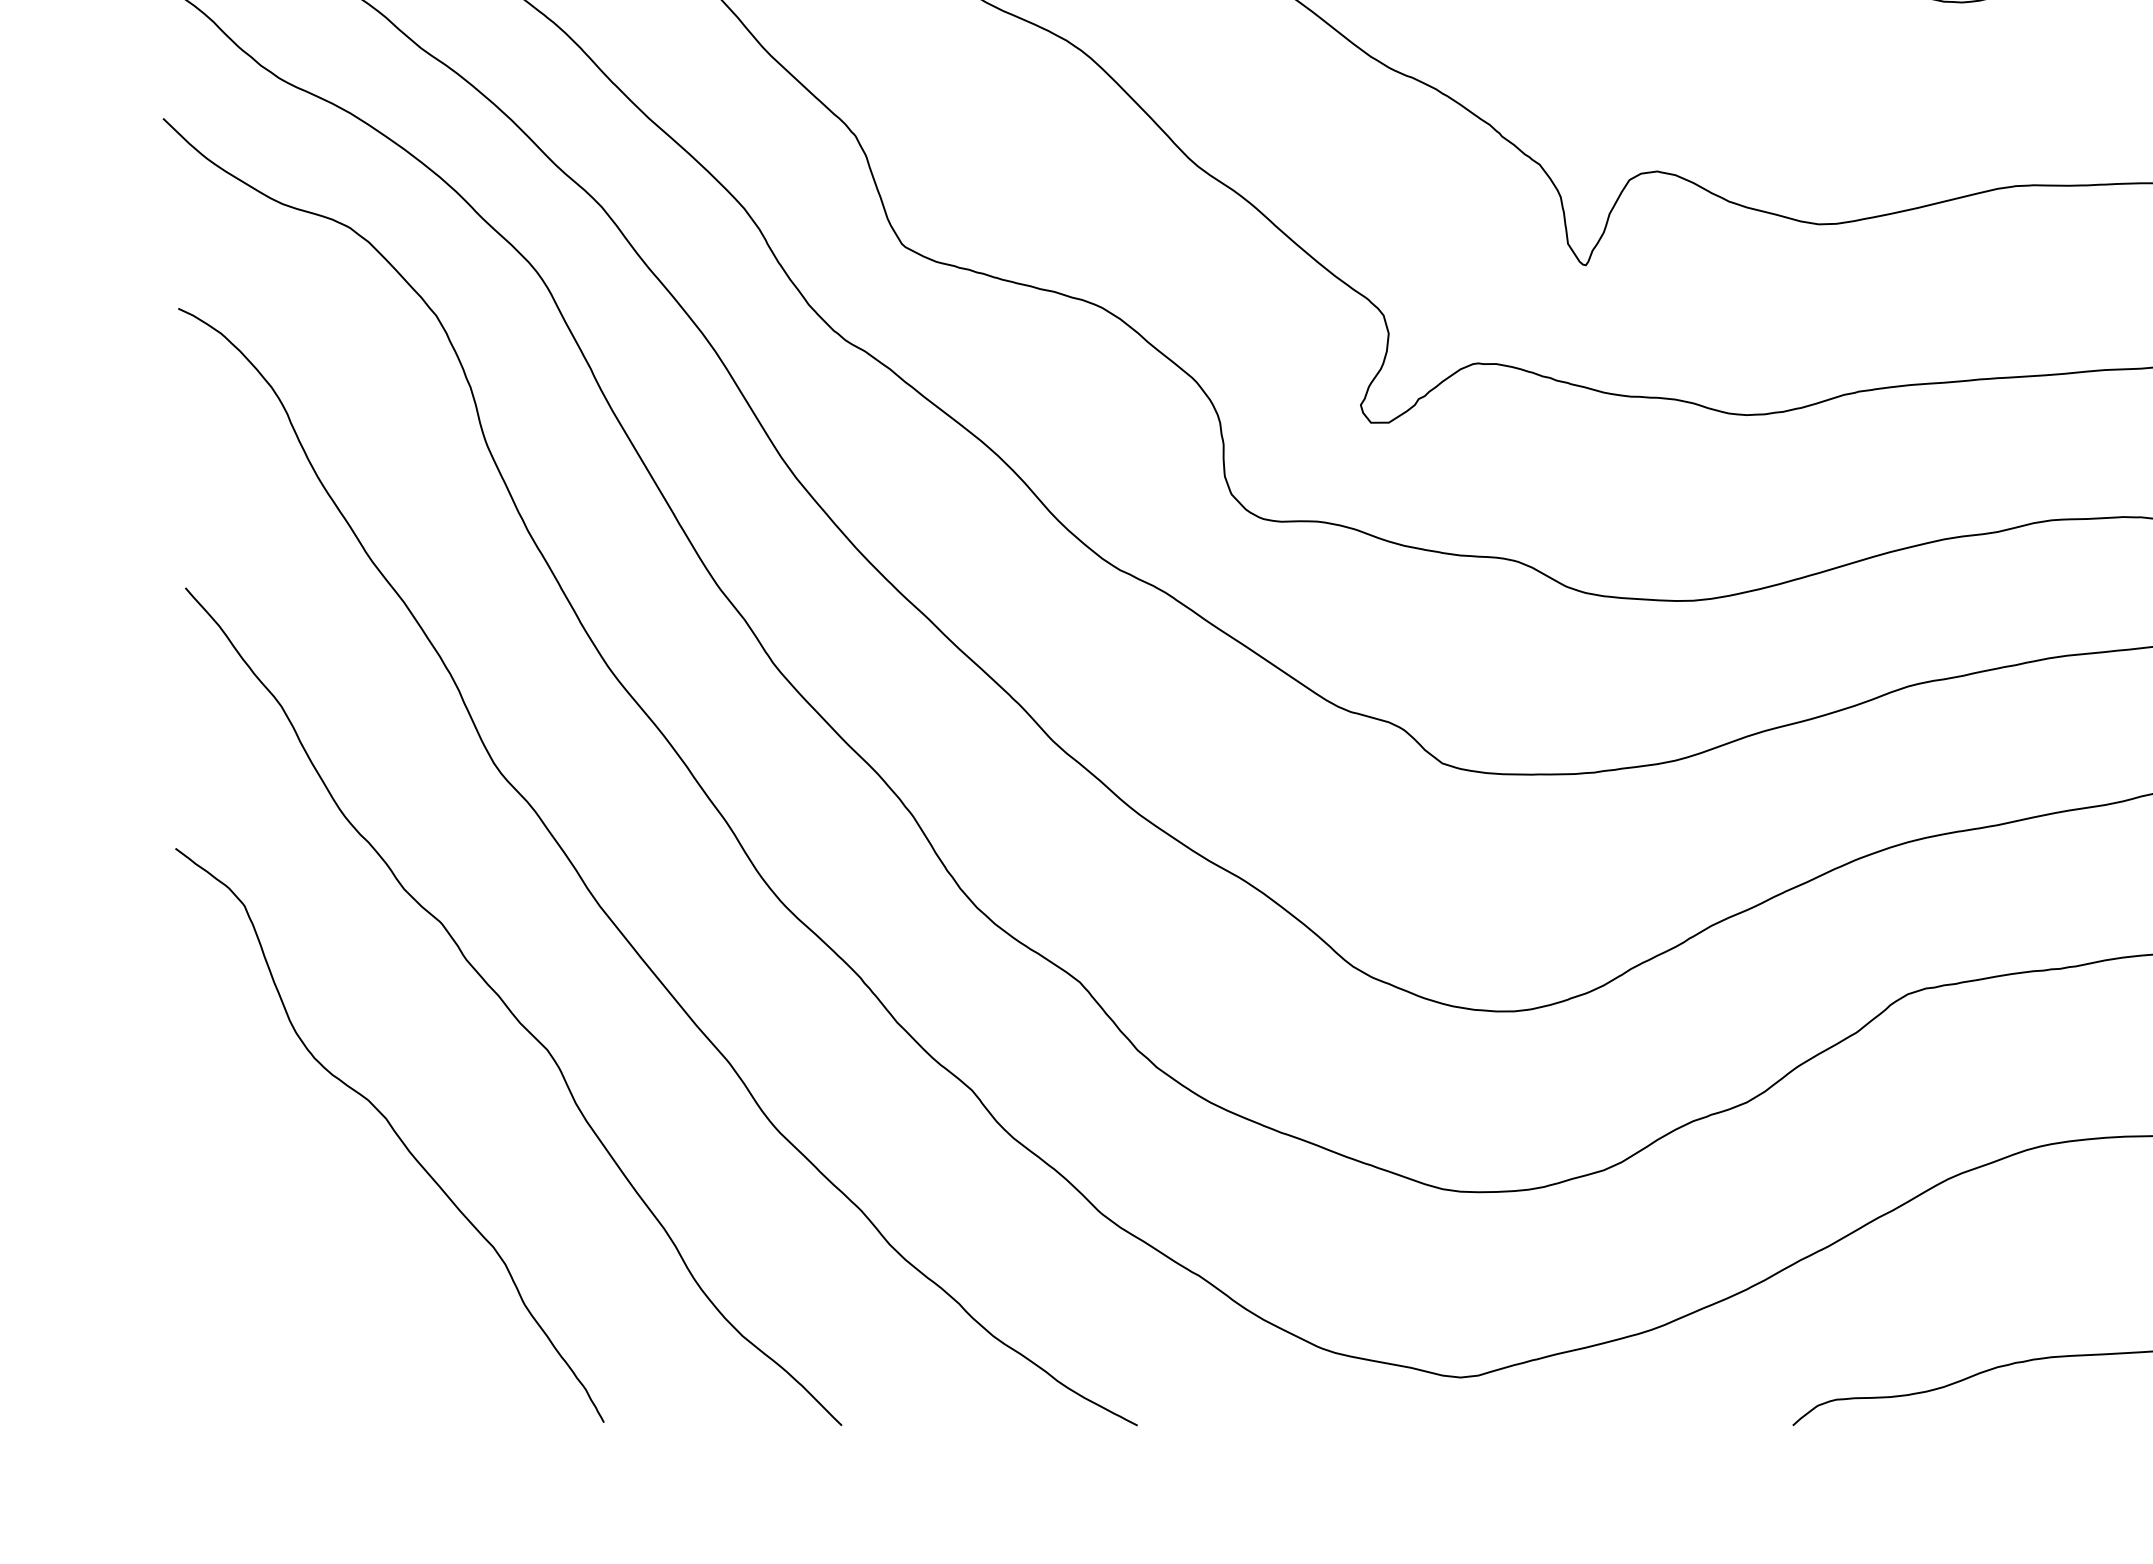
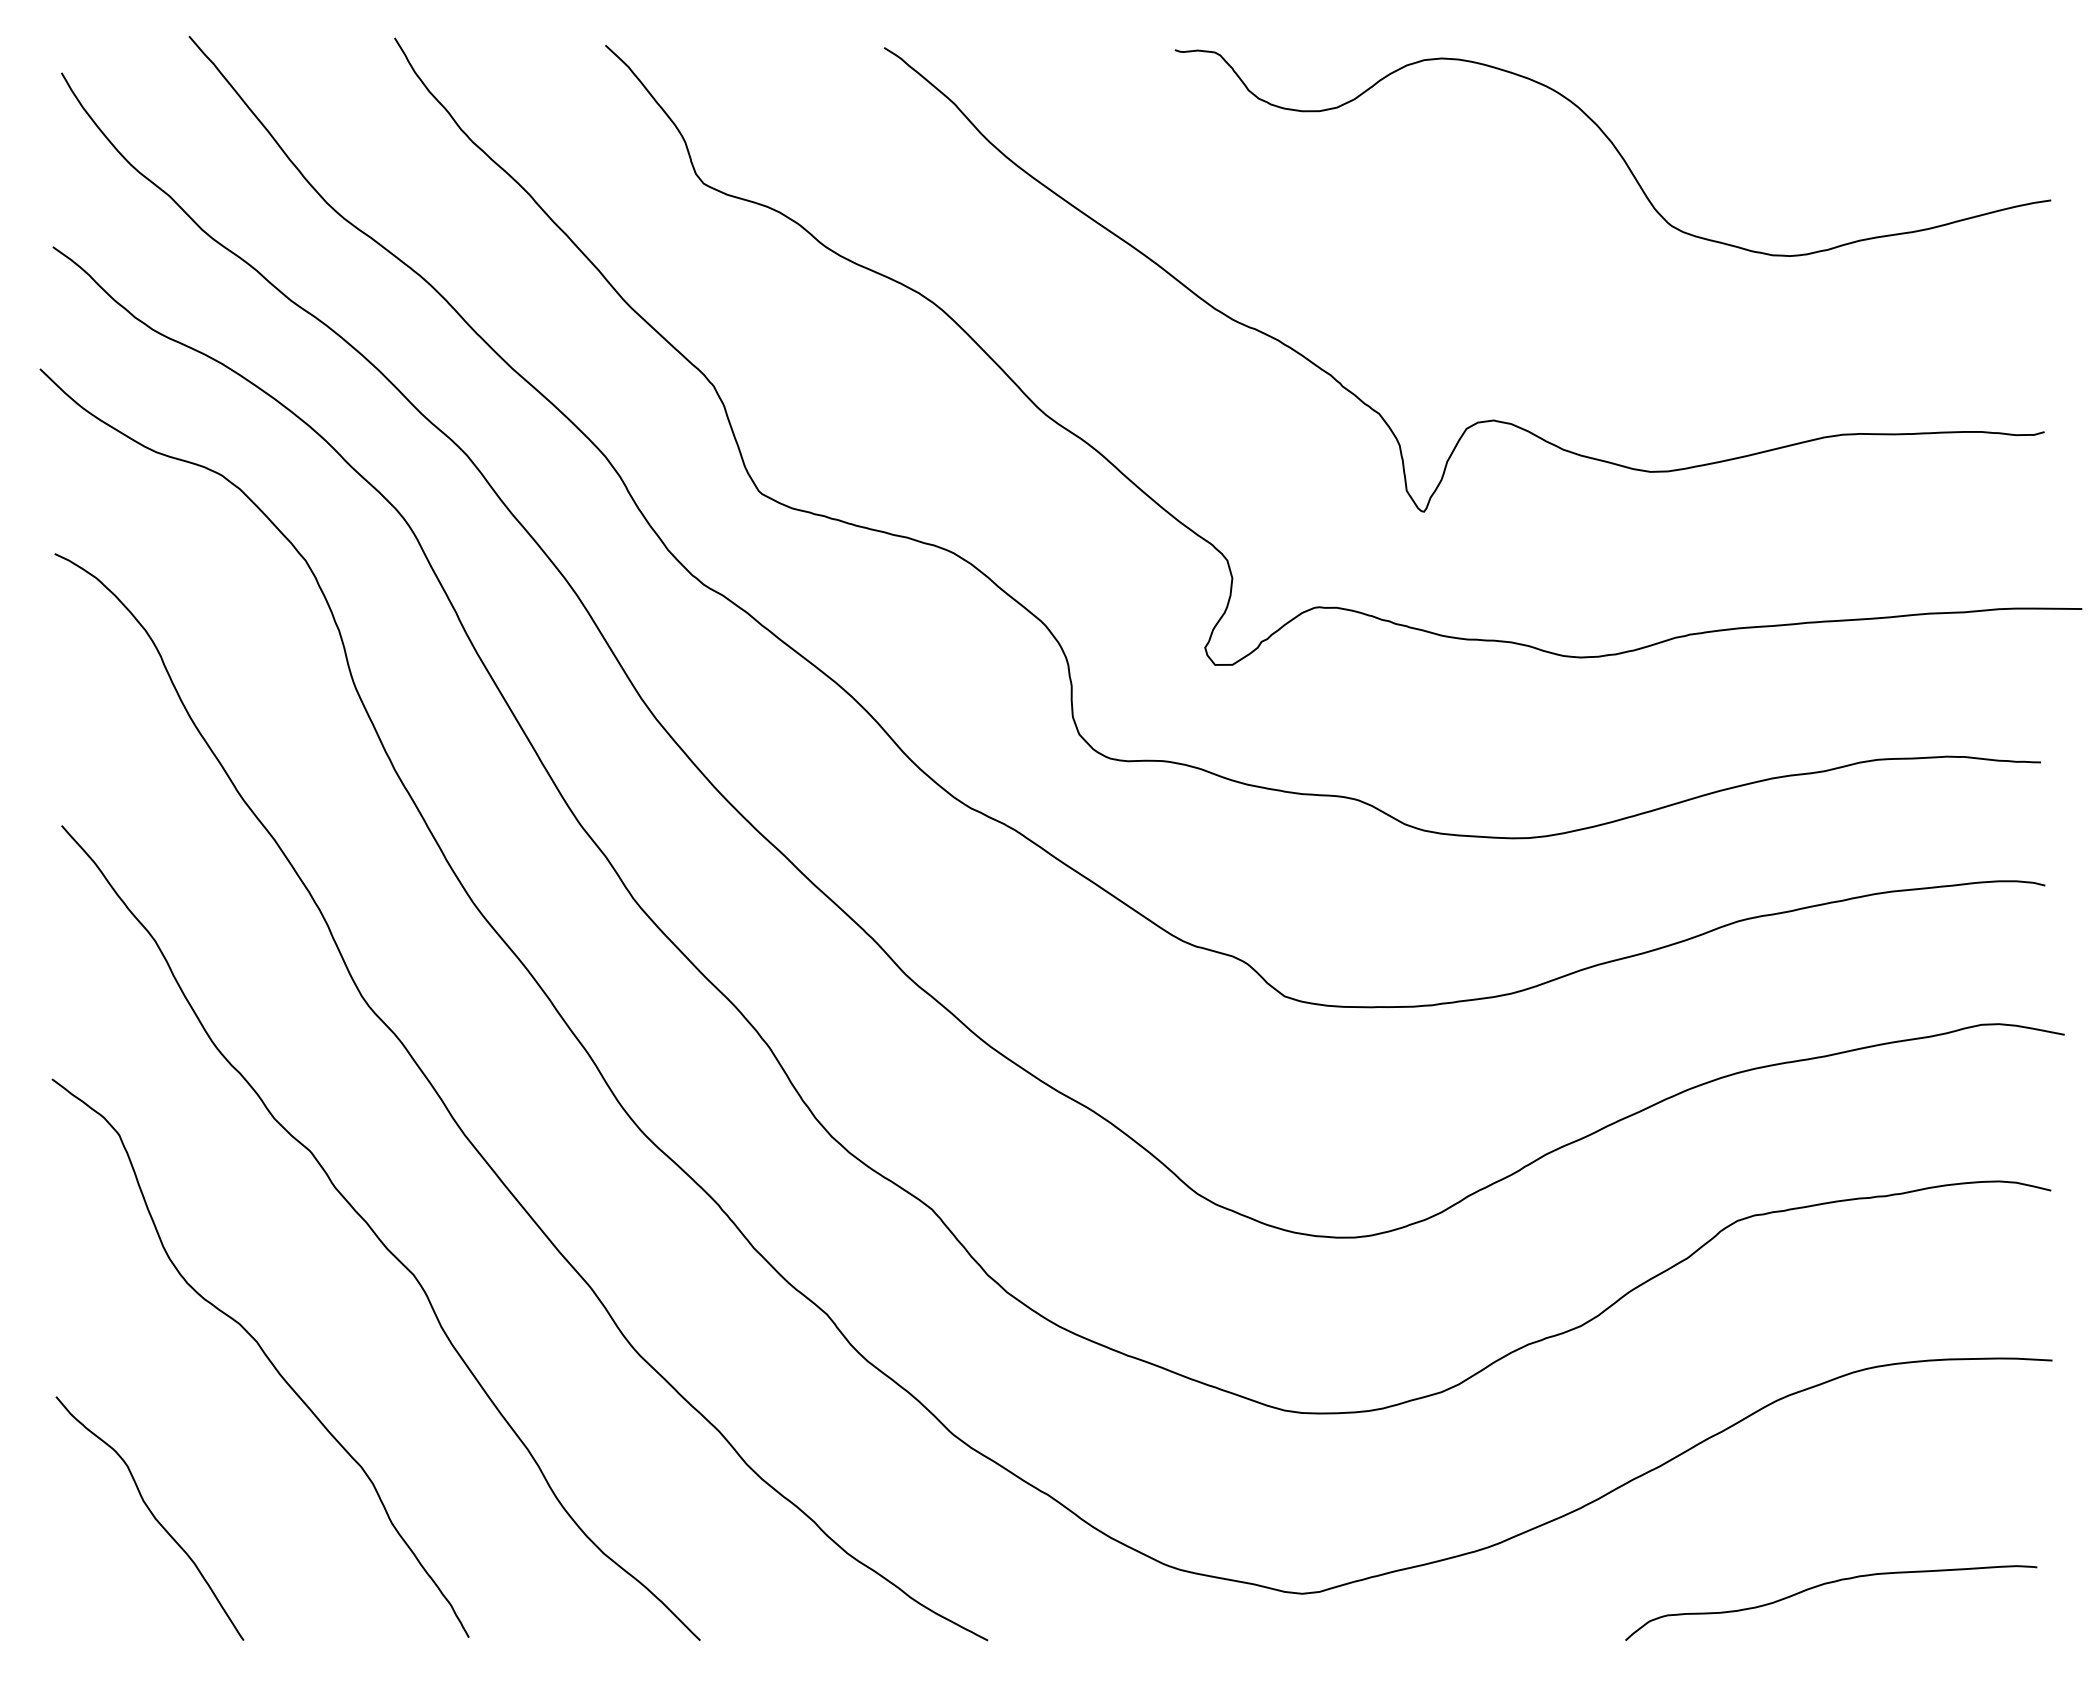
curve: (278, 1298) -> (152, 1516), added

